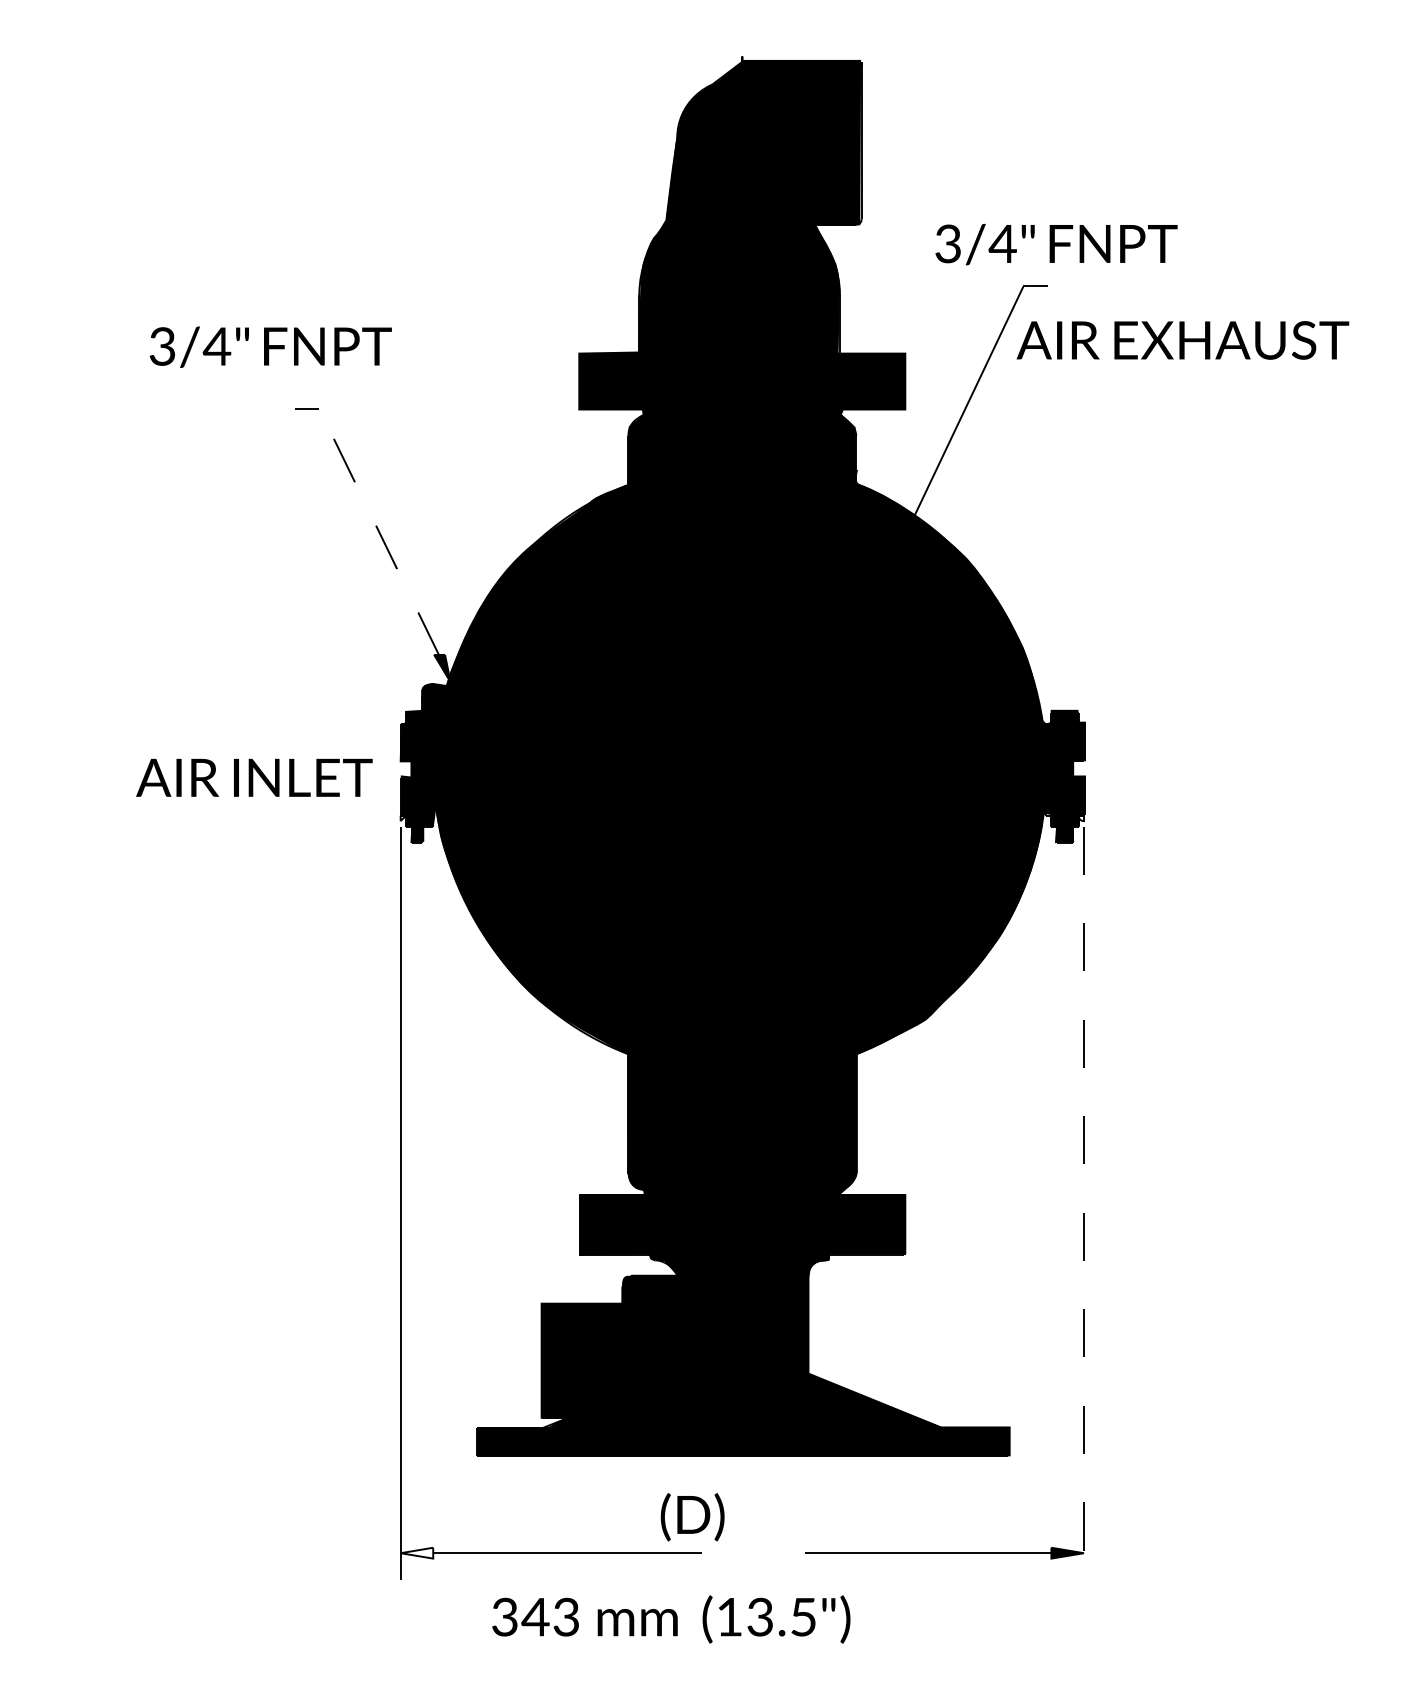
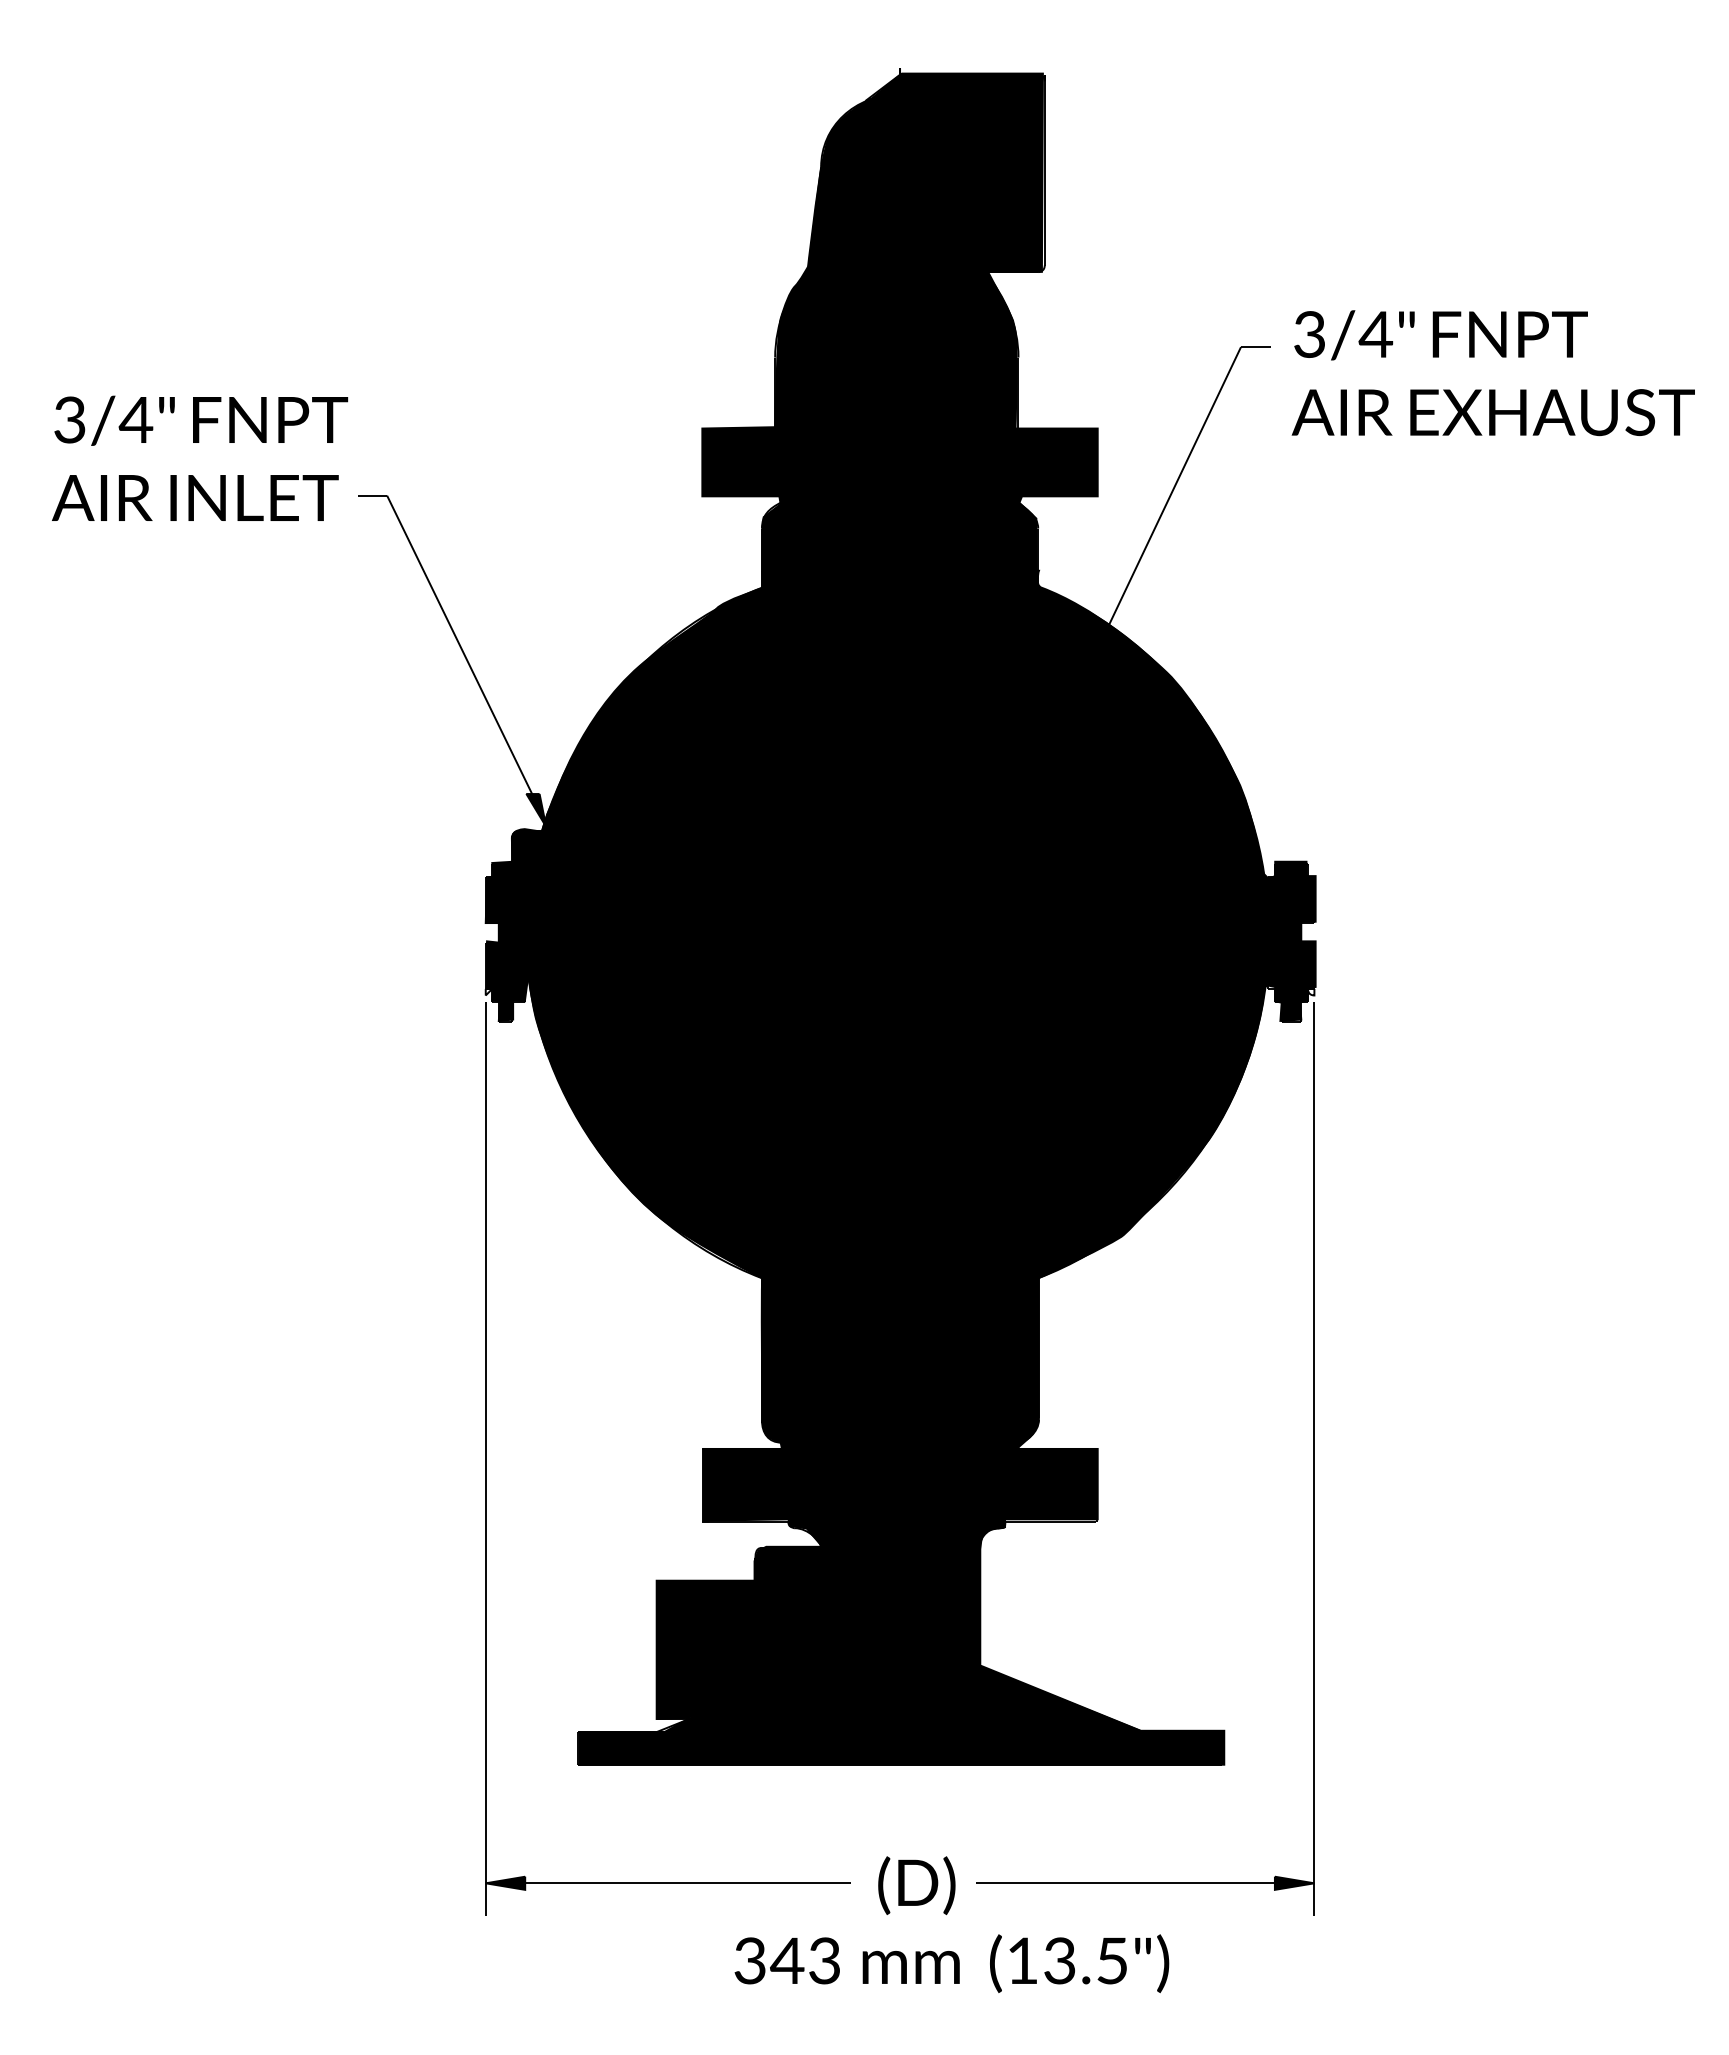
text: (1056, 244) -> (1440, 335), moved
text: (1182, 340) -> (1492, 412), moved
text: (271, 346) -> (201, 420), moved
line: (379, 532) -> (459, 645), dashed -> solid
text: (254, 777) -> (195, 497), moved
line: (1084, 1203) -> (1314, 1459), dashed -> solid
text: (692, 1517) -> (916, 1885), moved
fill: (416, 1552) -> (505, 1882), added
text: (670, 1619) -> (951, 1963), moved

